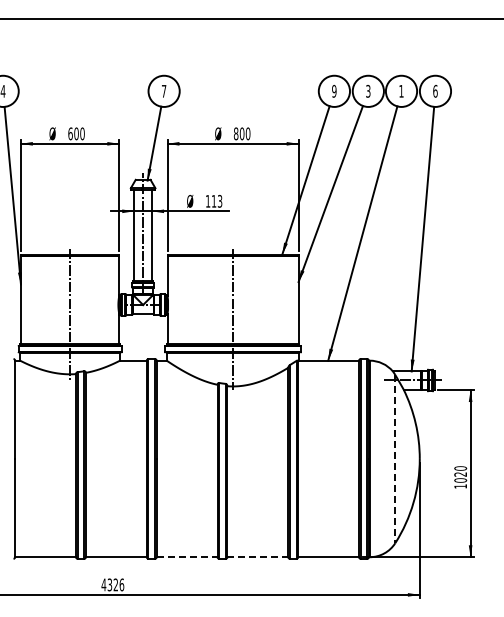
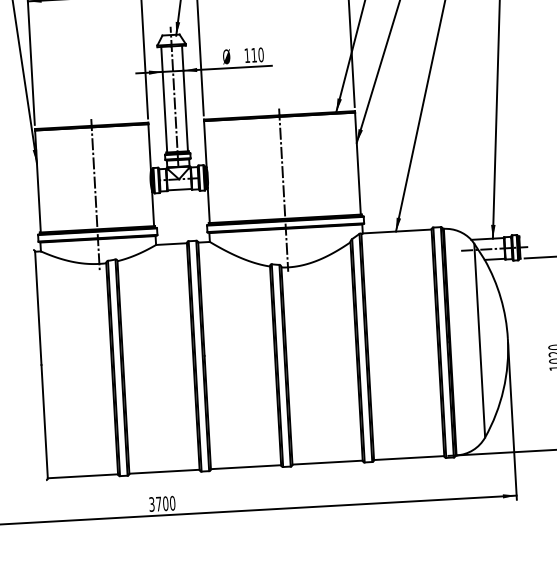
text: (219, 201) -> (260, 55), 113 -> 110
line: (395, 459) -> (479, 341), dashed -> solid
line: (187, 557) -> (246, 467), dashed -> solid
line: (258, 557) -> (328, 462), dashed -> solid
text: (112, 584) -> (161, 503), 4326 -> 3700

